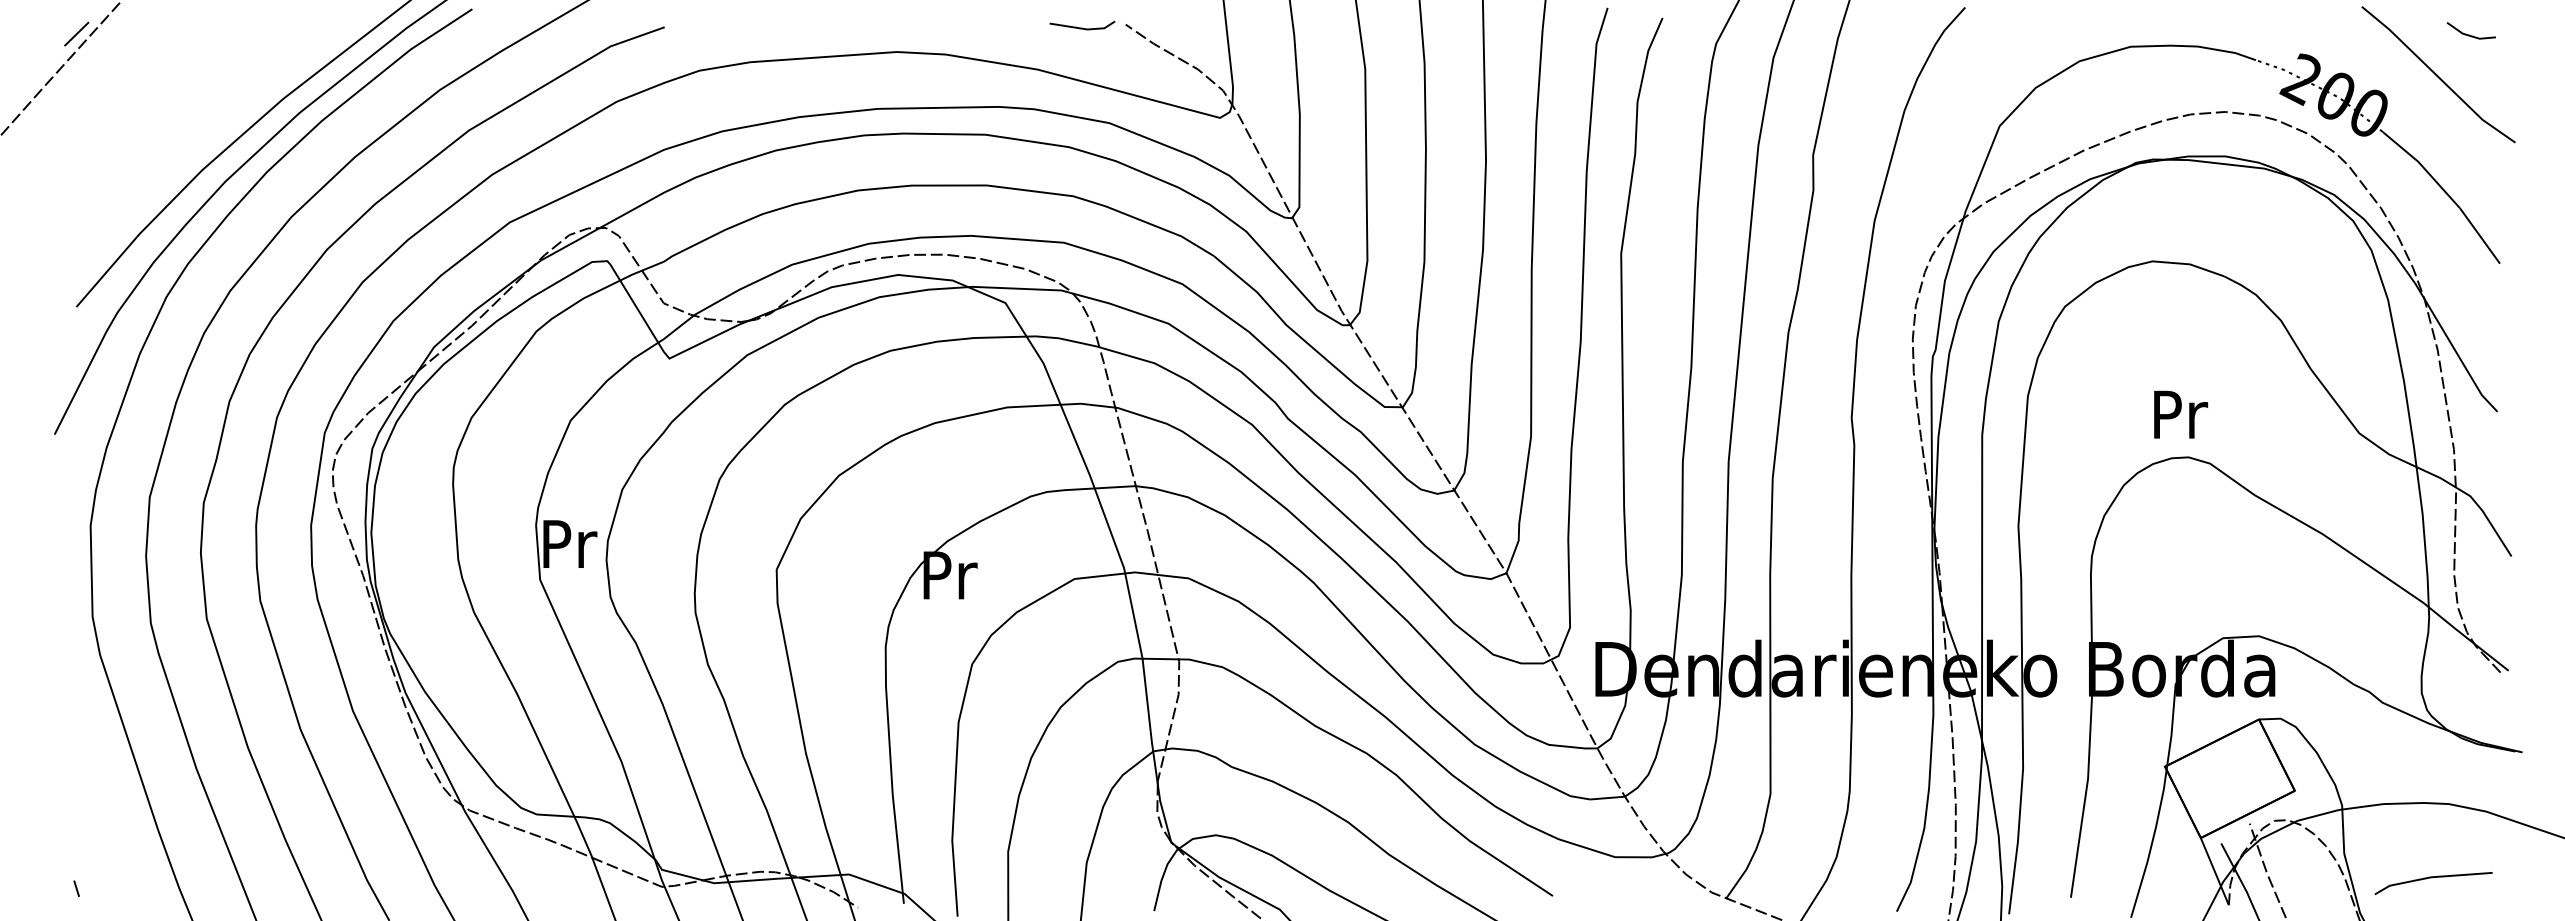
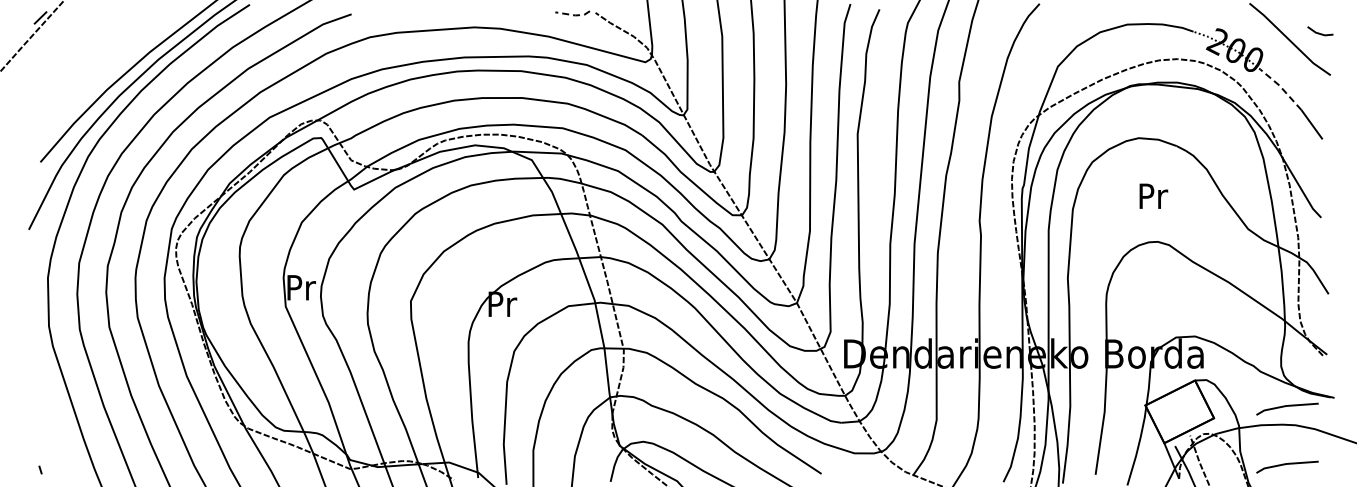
line: (1085, 29) -> (574, 15), solid -> dashed
line: (2469, 33) -> (1319, 32), moved
line: (2422, 167) -> (1281, 88), solid -> dashed
text: (2180, 413) -> (1153, 195), moved
line: (2433, 768) -> (1287, 406), added

